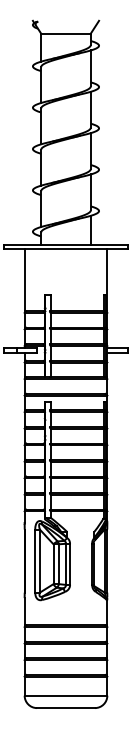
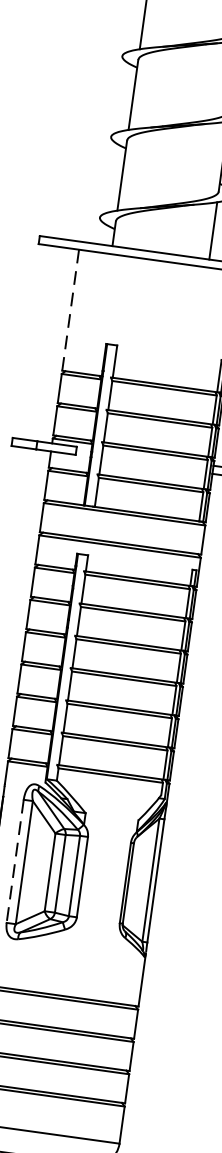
line: (24, 280) -> (70, 310), solid -> dashed
line: (35, 561) -> (15, 862), solid -> dashed

